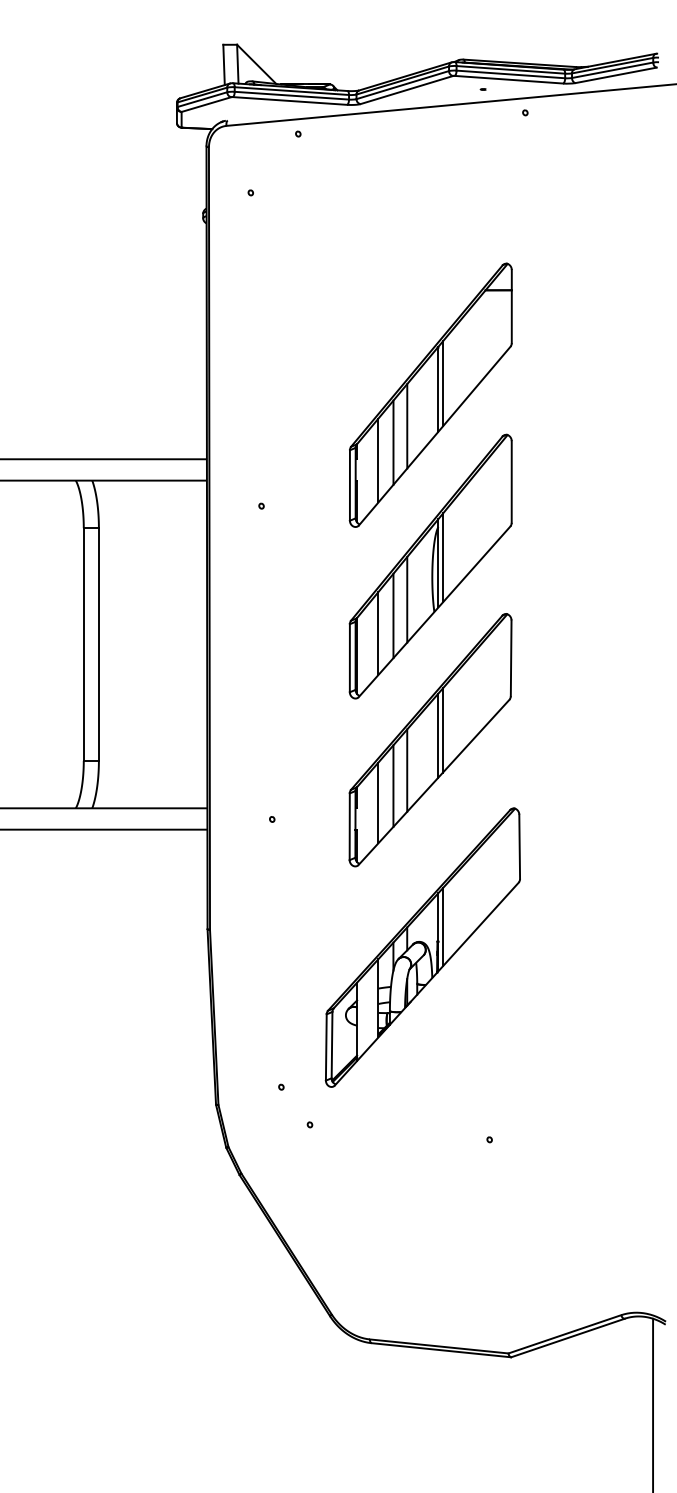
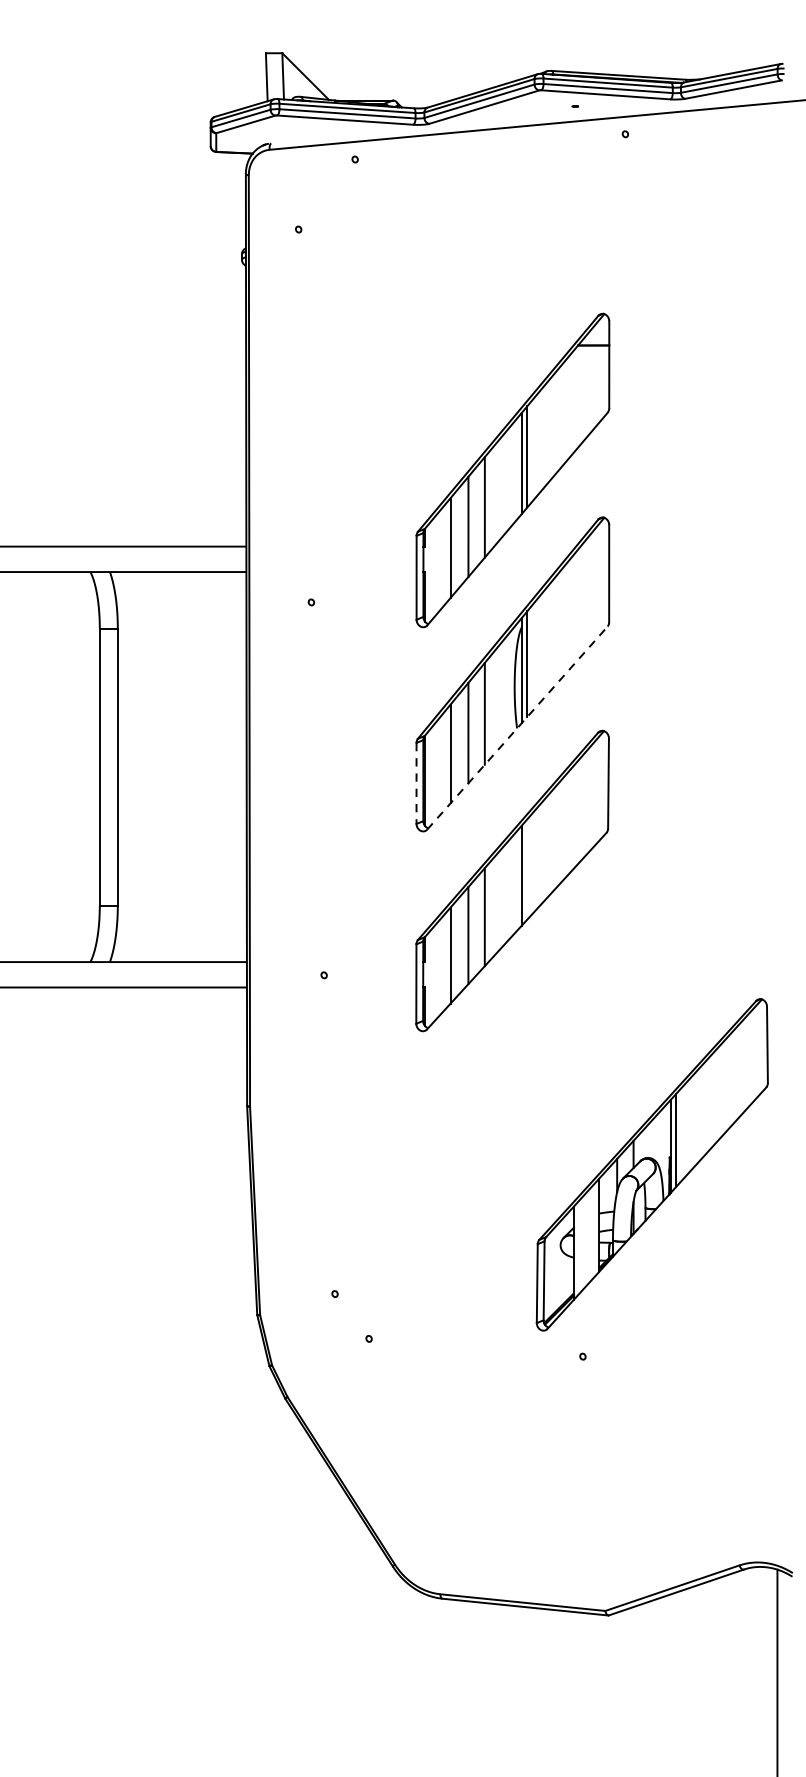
line: (434, 611) -> (517, 727), solid -> dashed
line: (349, 658) -> (416, 783), solid -> dashed
line: (443, 730) -> (527, 869), removed
part: (422, 947) -> (651, 1164), moved

